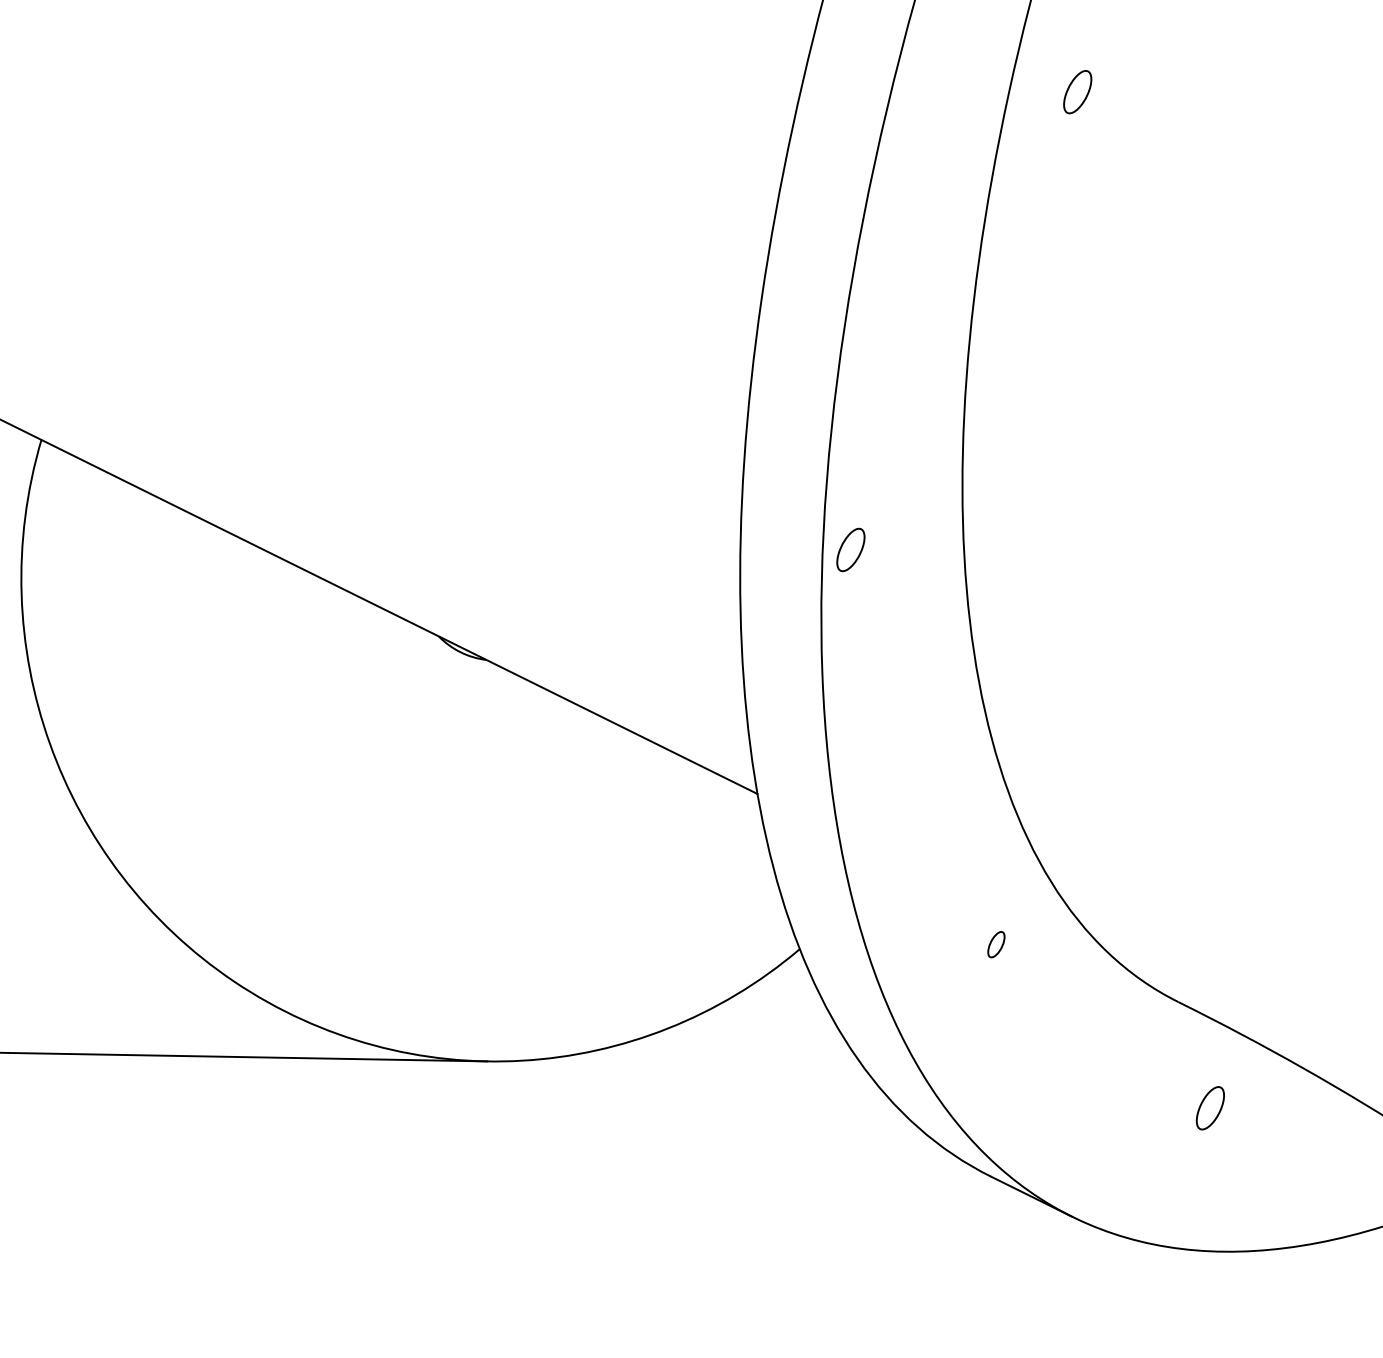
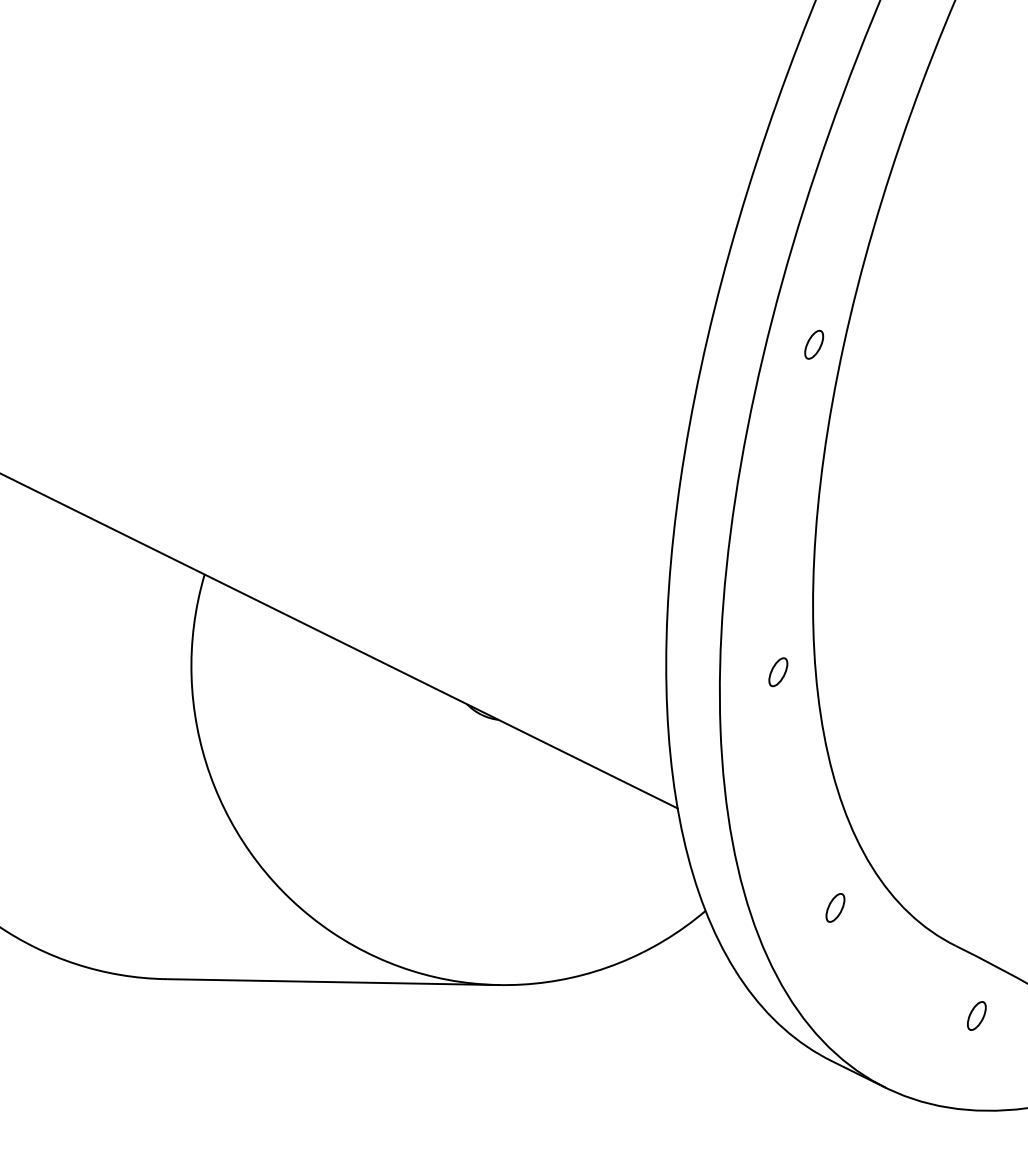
part: (1078, 91) -> (814, 344), moved
part: (851, 550) -> (778, 672), moved
part: (996, 943) -> (835, 907), size x1.67

